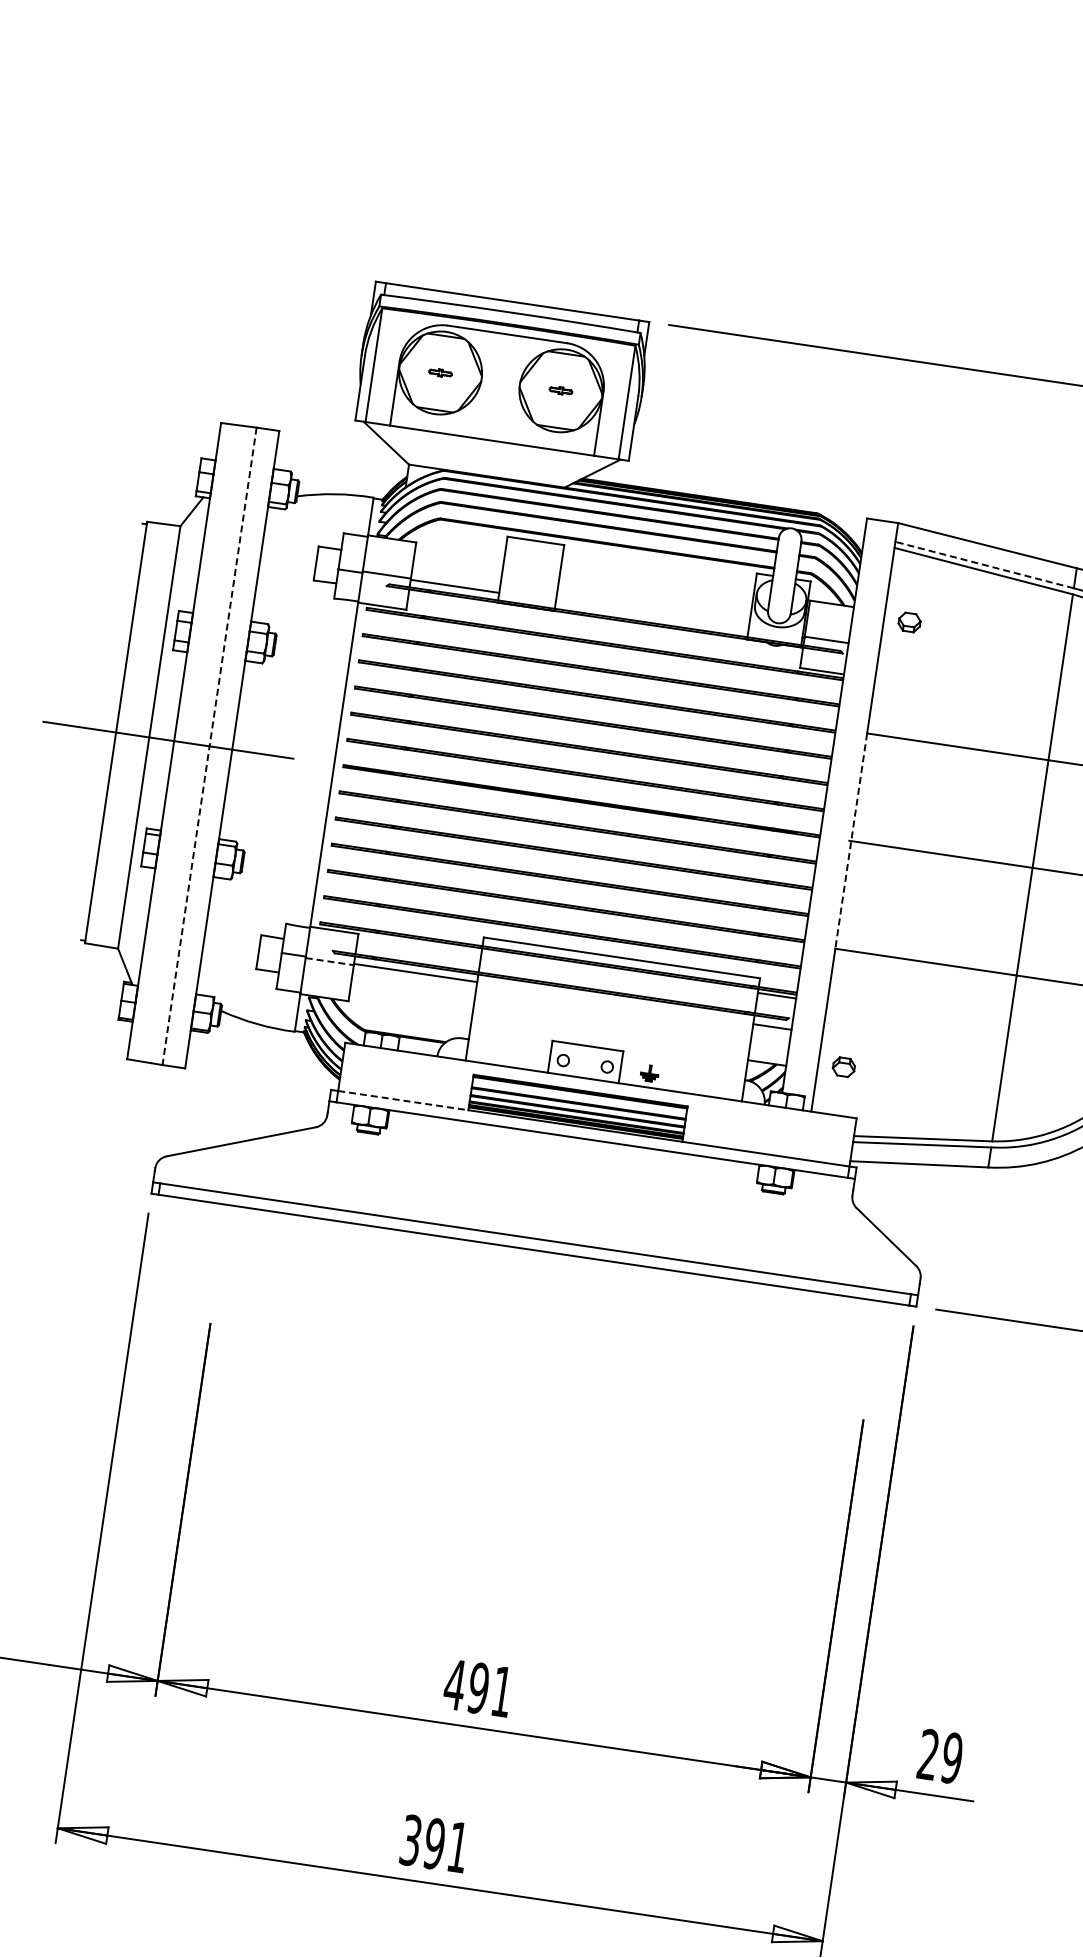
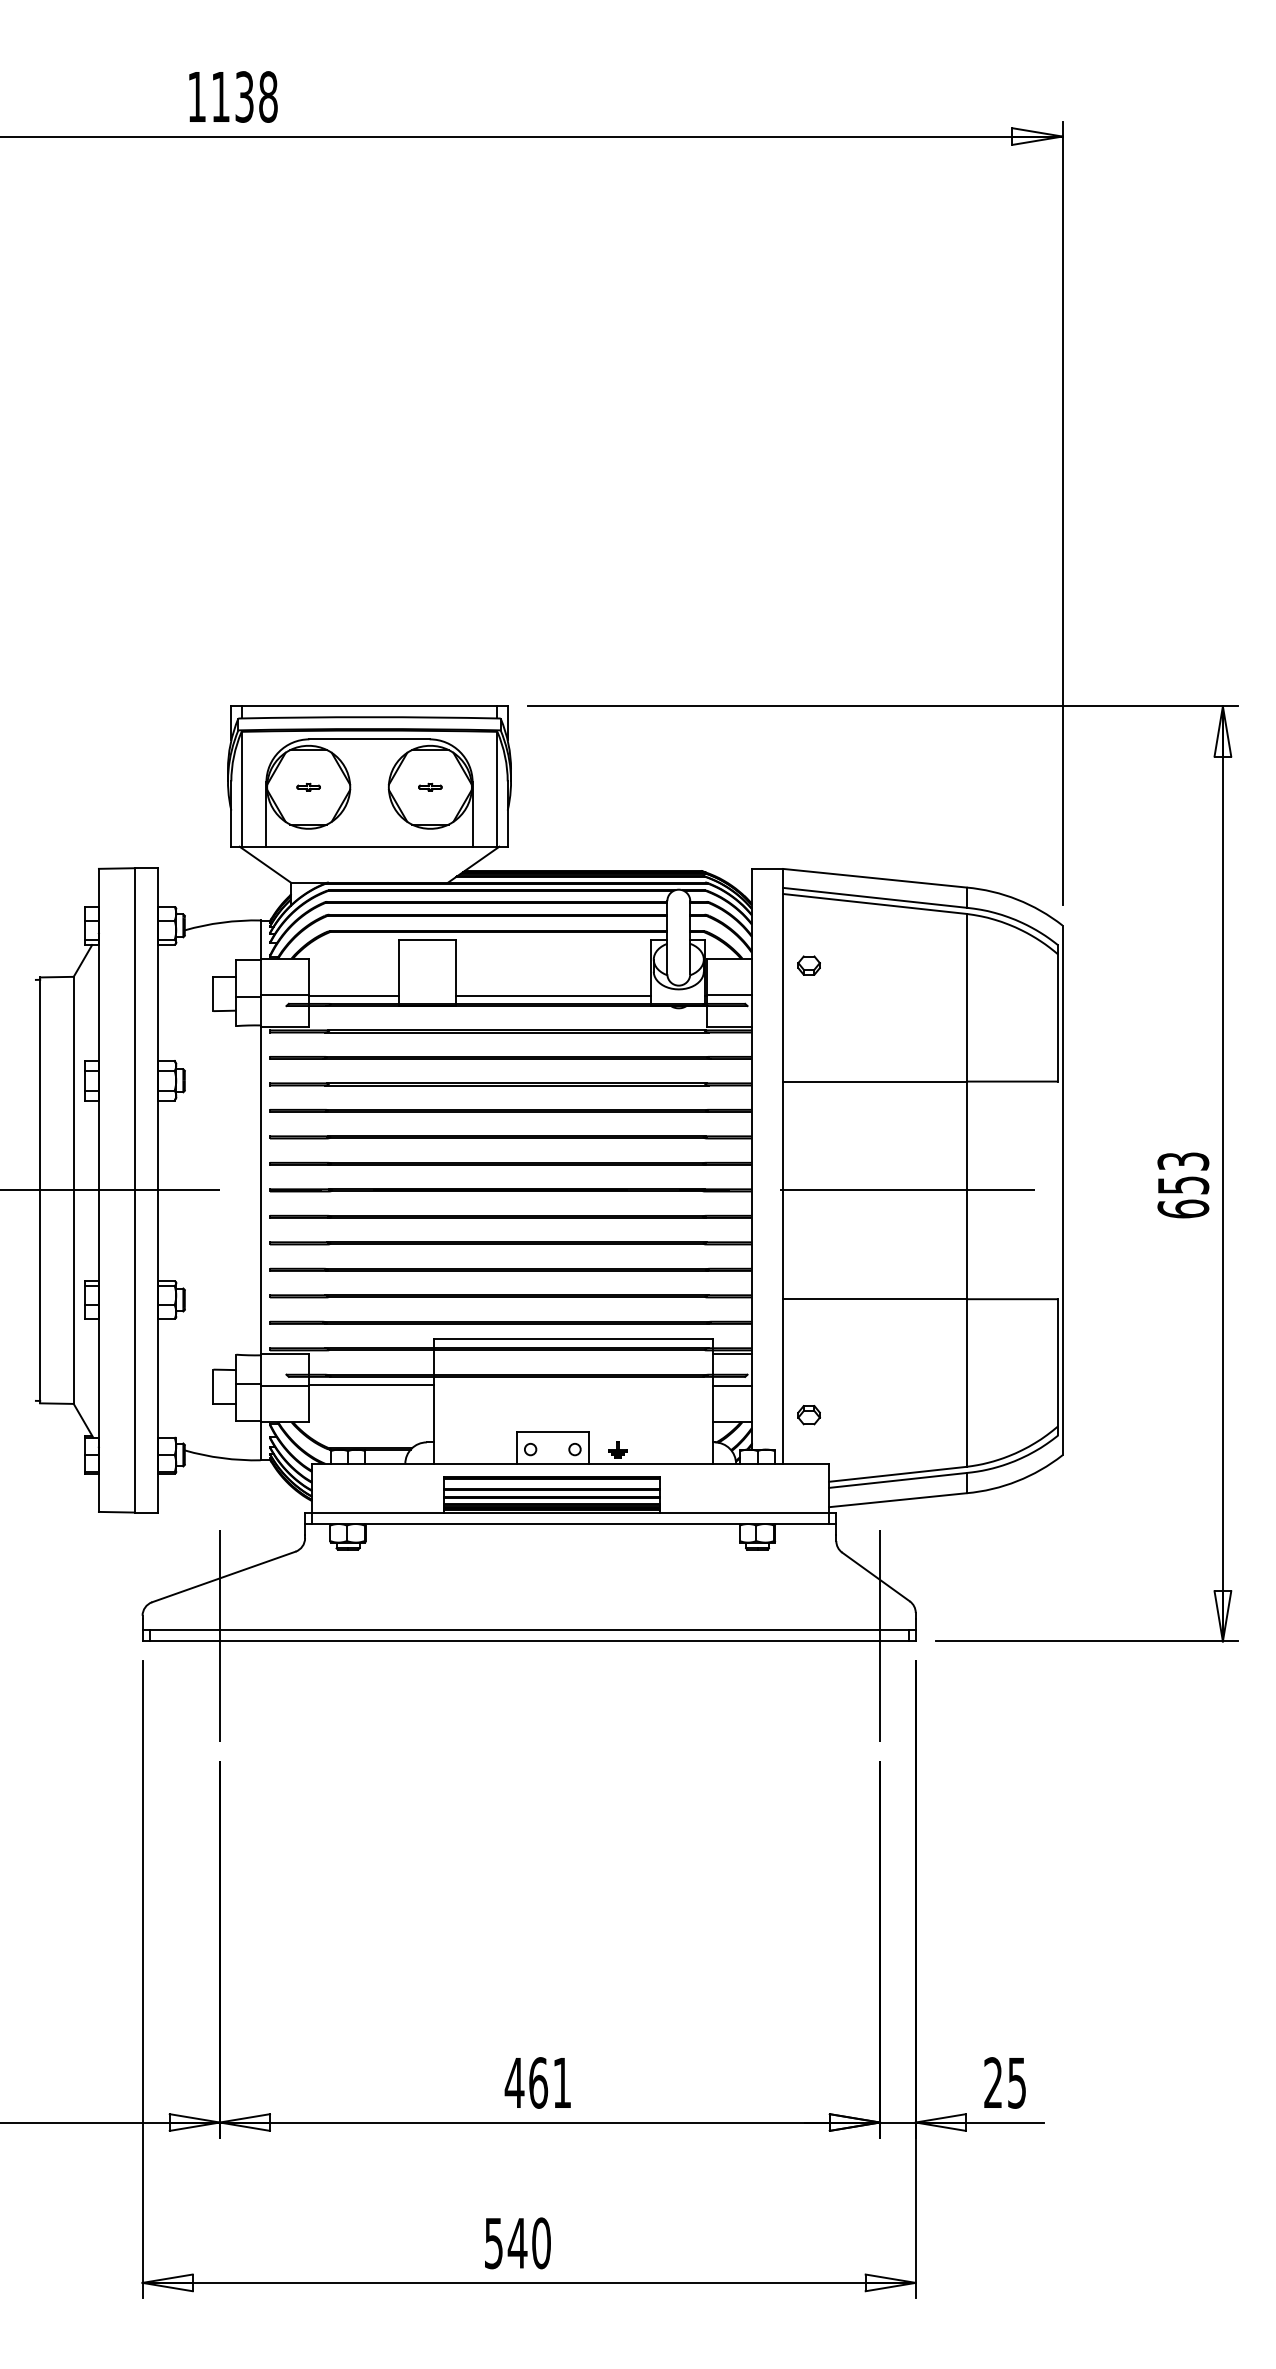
line: (984, 564) -> (874, 897), dashed -> solid
line: (652, 615) -> (553, 996), added
line: (209, 746) -> (134, 1190), dashed -> solid
line: (851, 841) -> (783, 1190), dashed -> solid
line: (330, 961) -> (285, 1385), dashed -> solid
line: (403, 1100) -> (378, 1512), dashed -> solid
line: (228, 1199) -> (219, 1635), added
line: (881, 1295) -> (879, 1635), added
text: (478, 1687) -> (538, 2082), 491 -> 461
text: (951, 1757) -> (1016, 2082), 29 -> 25
text: (434, 1844) -> (517, 2243), 391 -> 540

